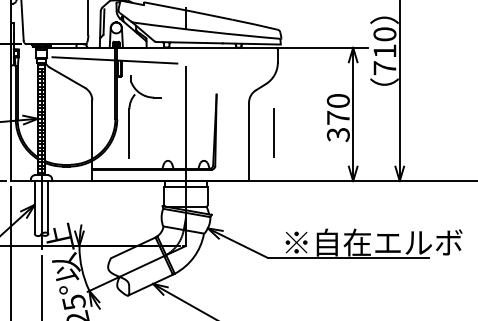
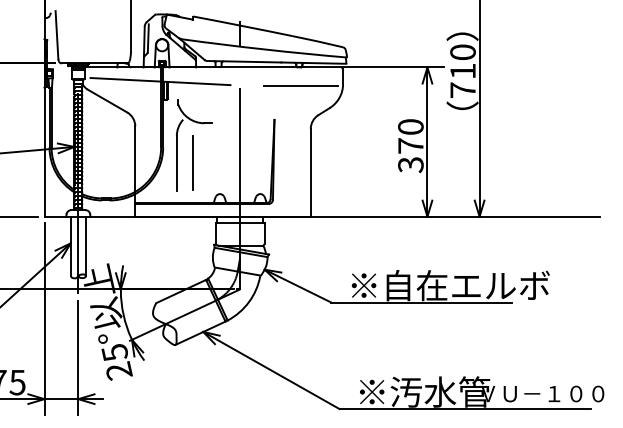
line: (239, 63) -> (300, 85), added
line: (273, 132) -> (192, 162), moved

